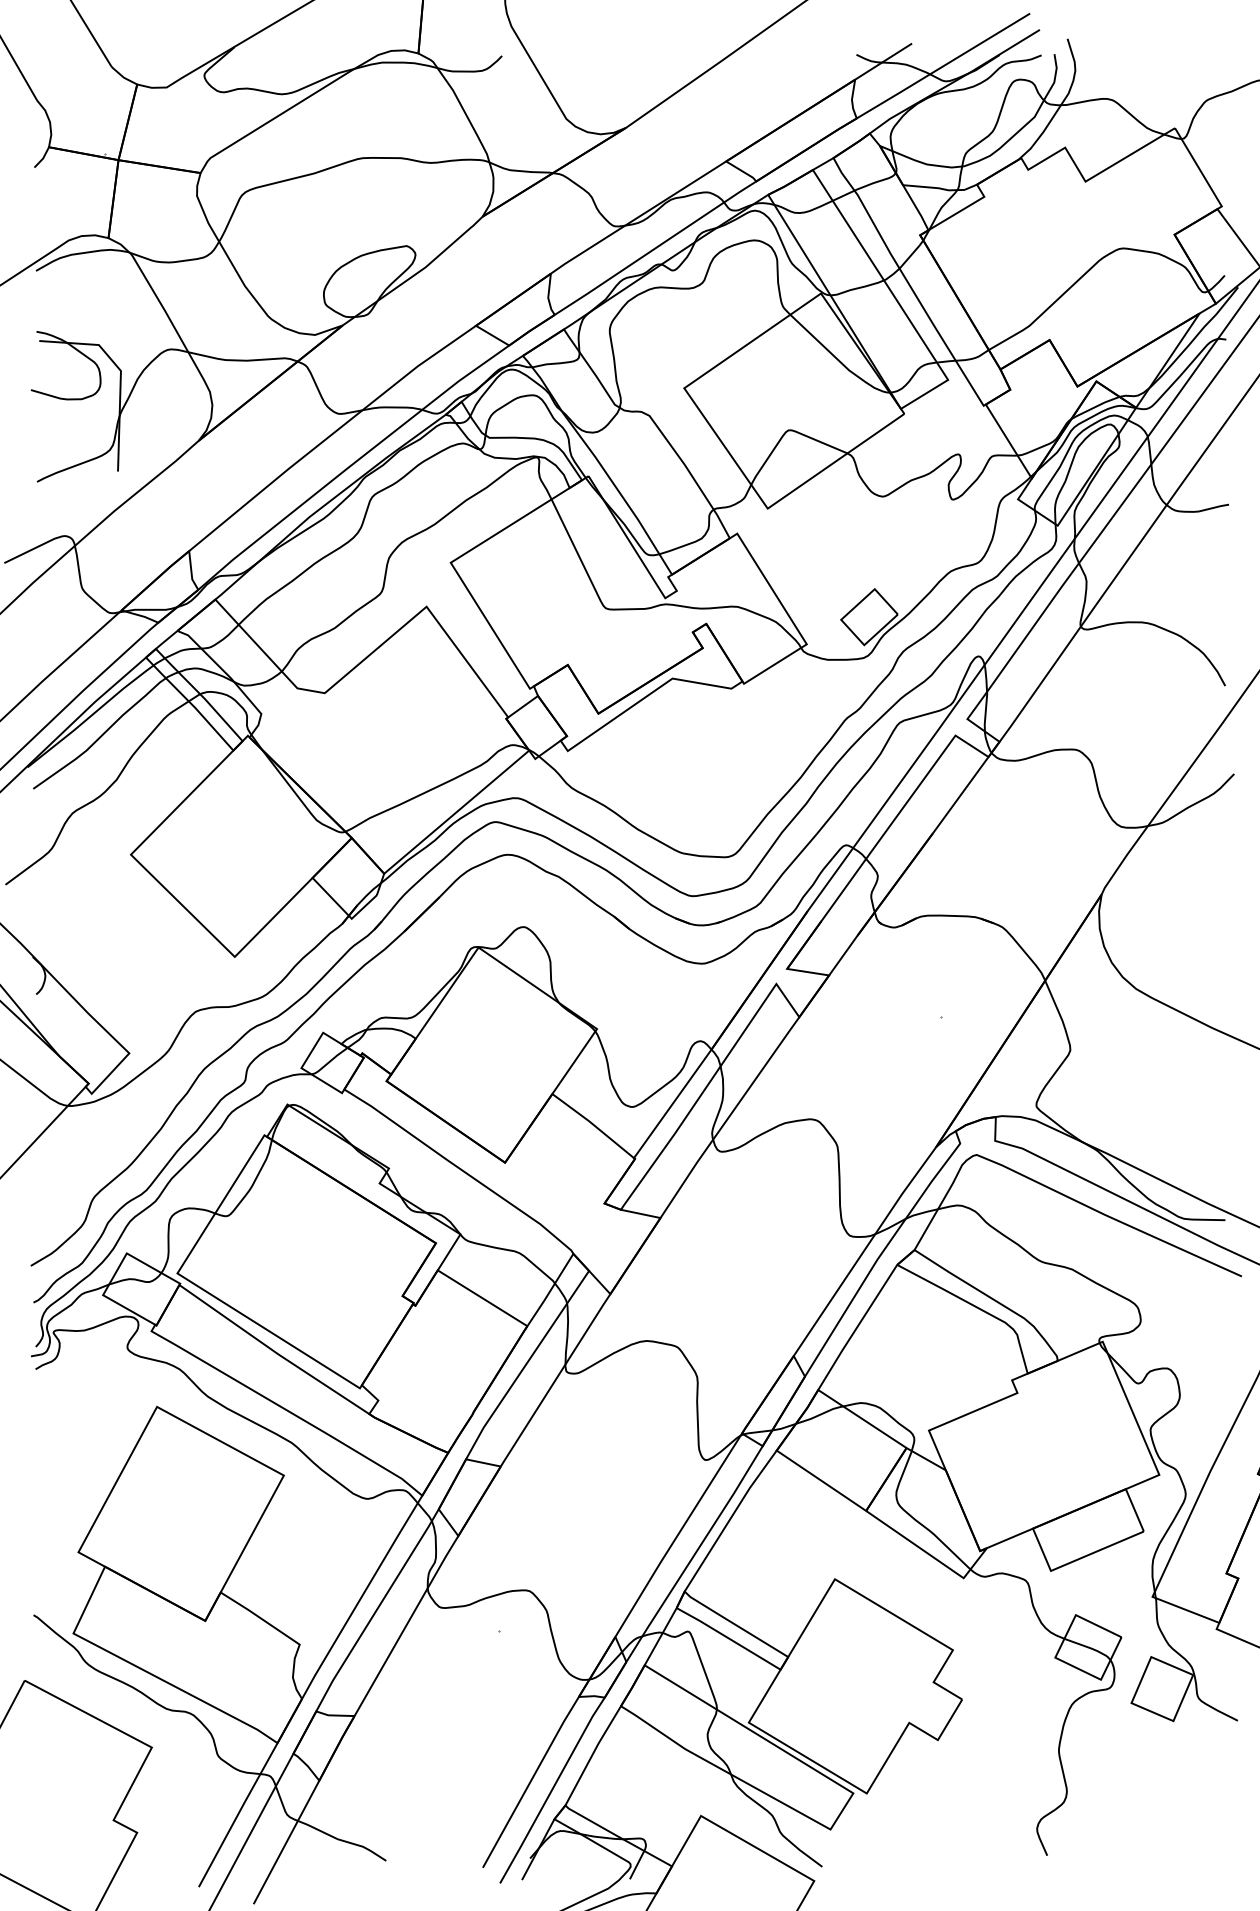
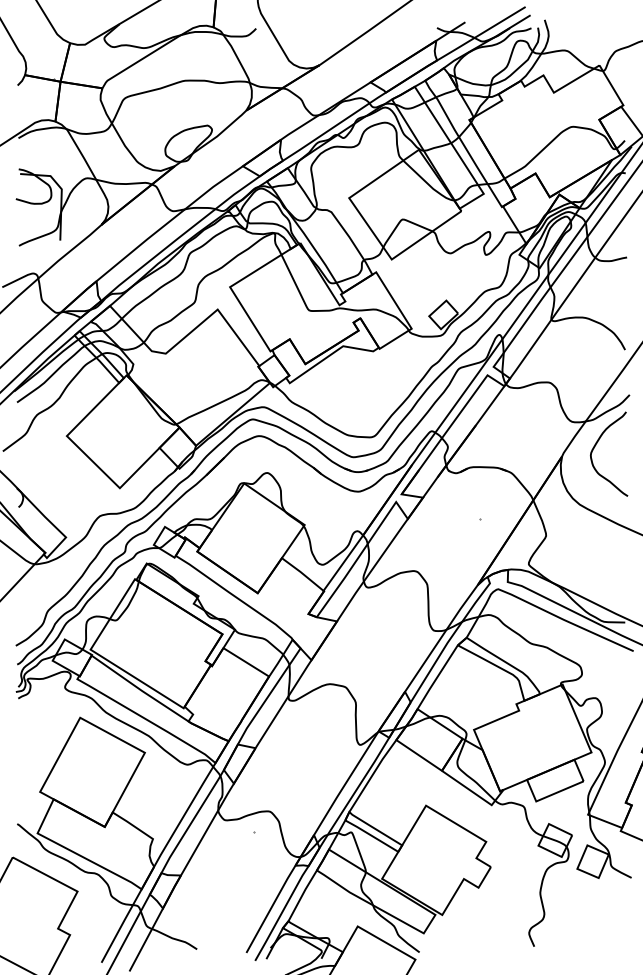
curve: (1169, 873) -> (596, 445), added

